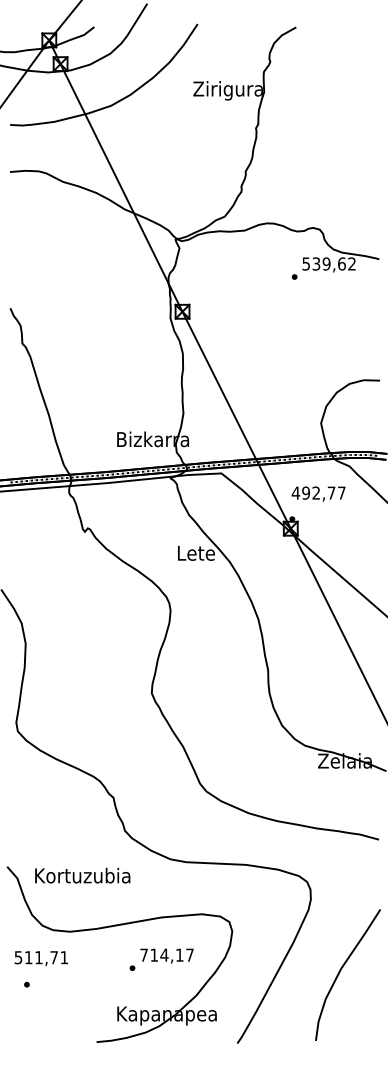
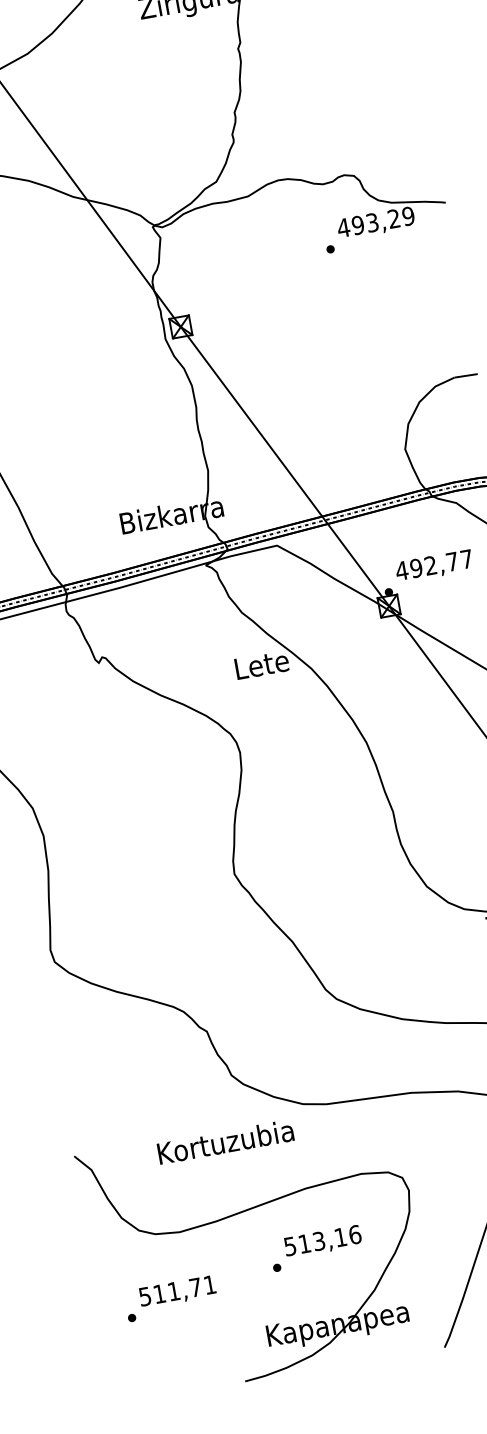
text: (329, 263) -> (376, 221), 539,62 -> 493,29
text: (318, 493) -> (434, 565), moved
text: (82, 875) -> (225, 1141), moved
text: (167, 954) -> (323, 1239), 714,17 -> 513,16
text: (40, 958) -> (176, 1292), moved

